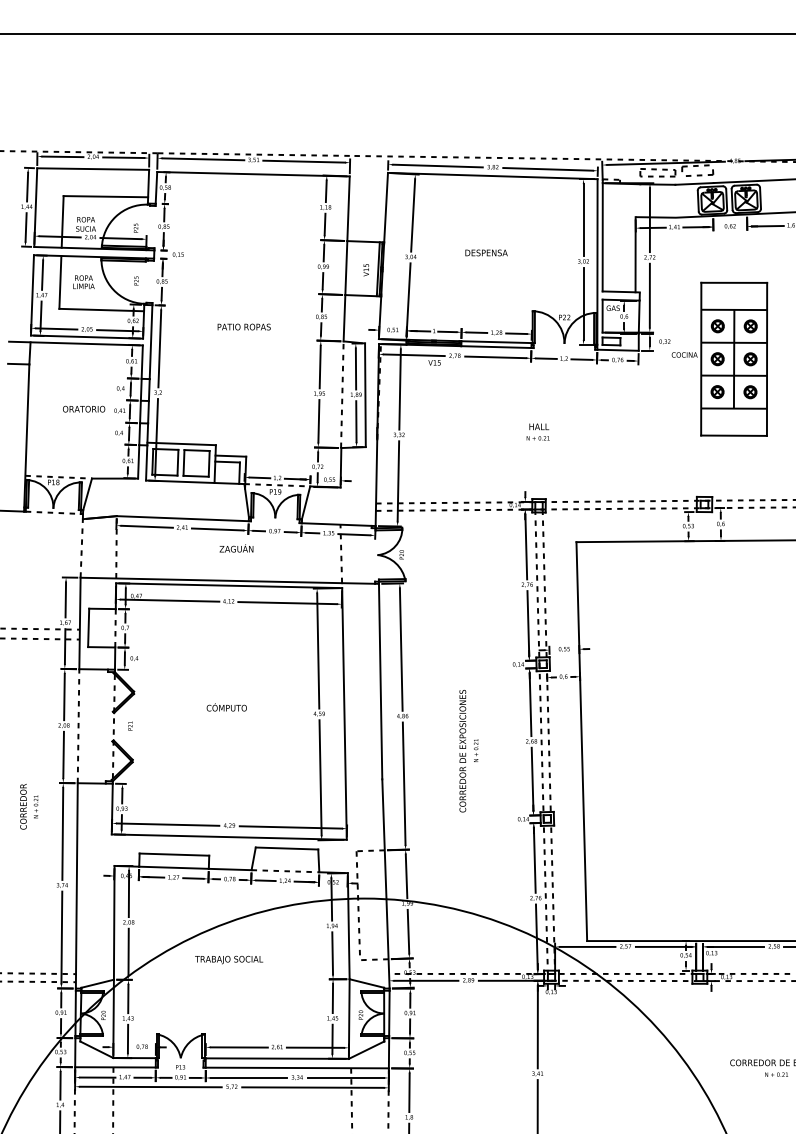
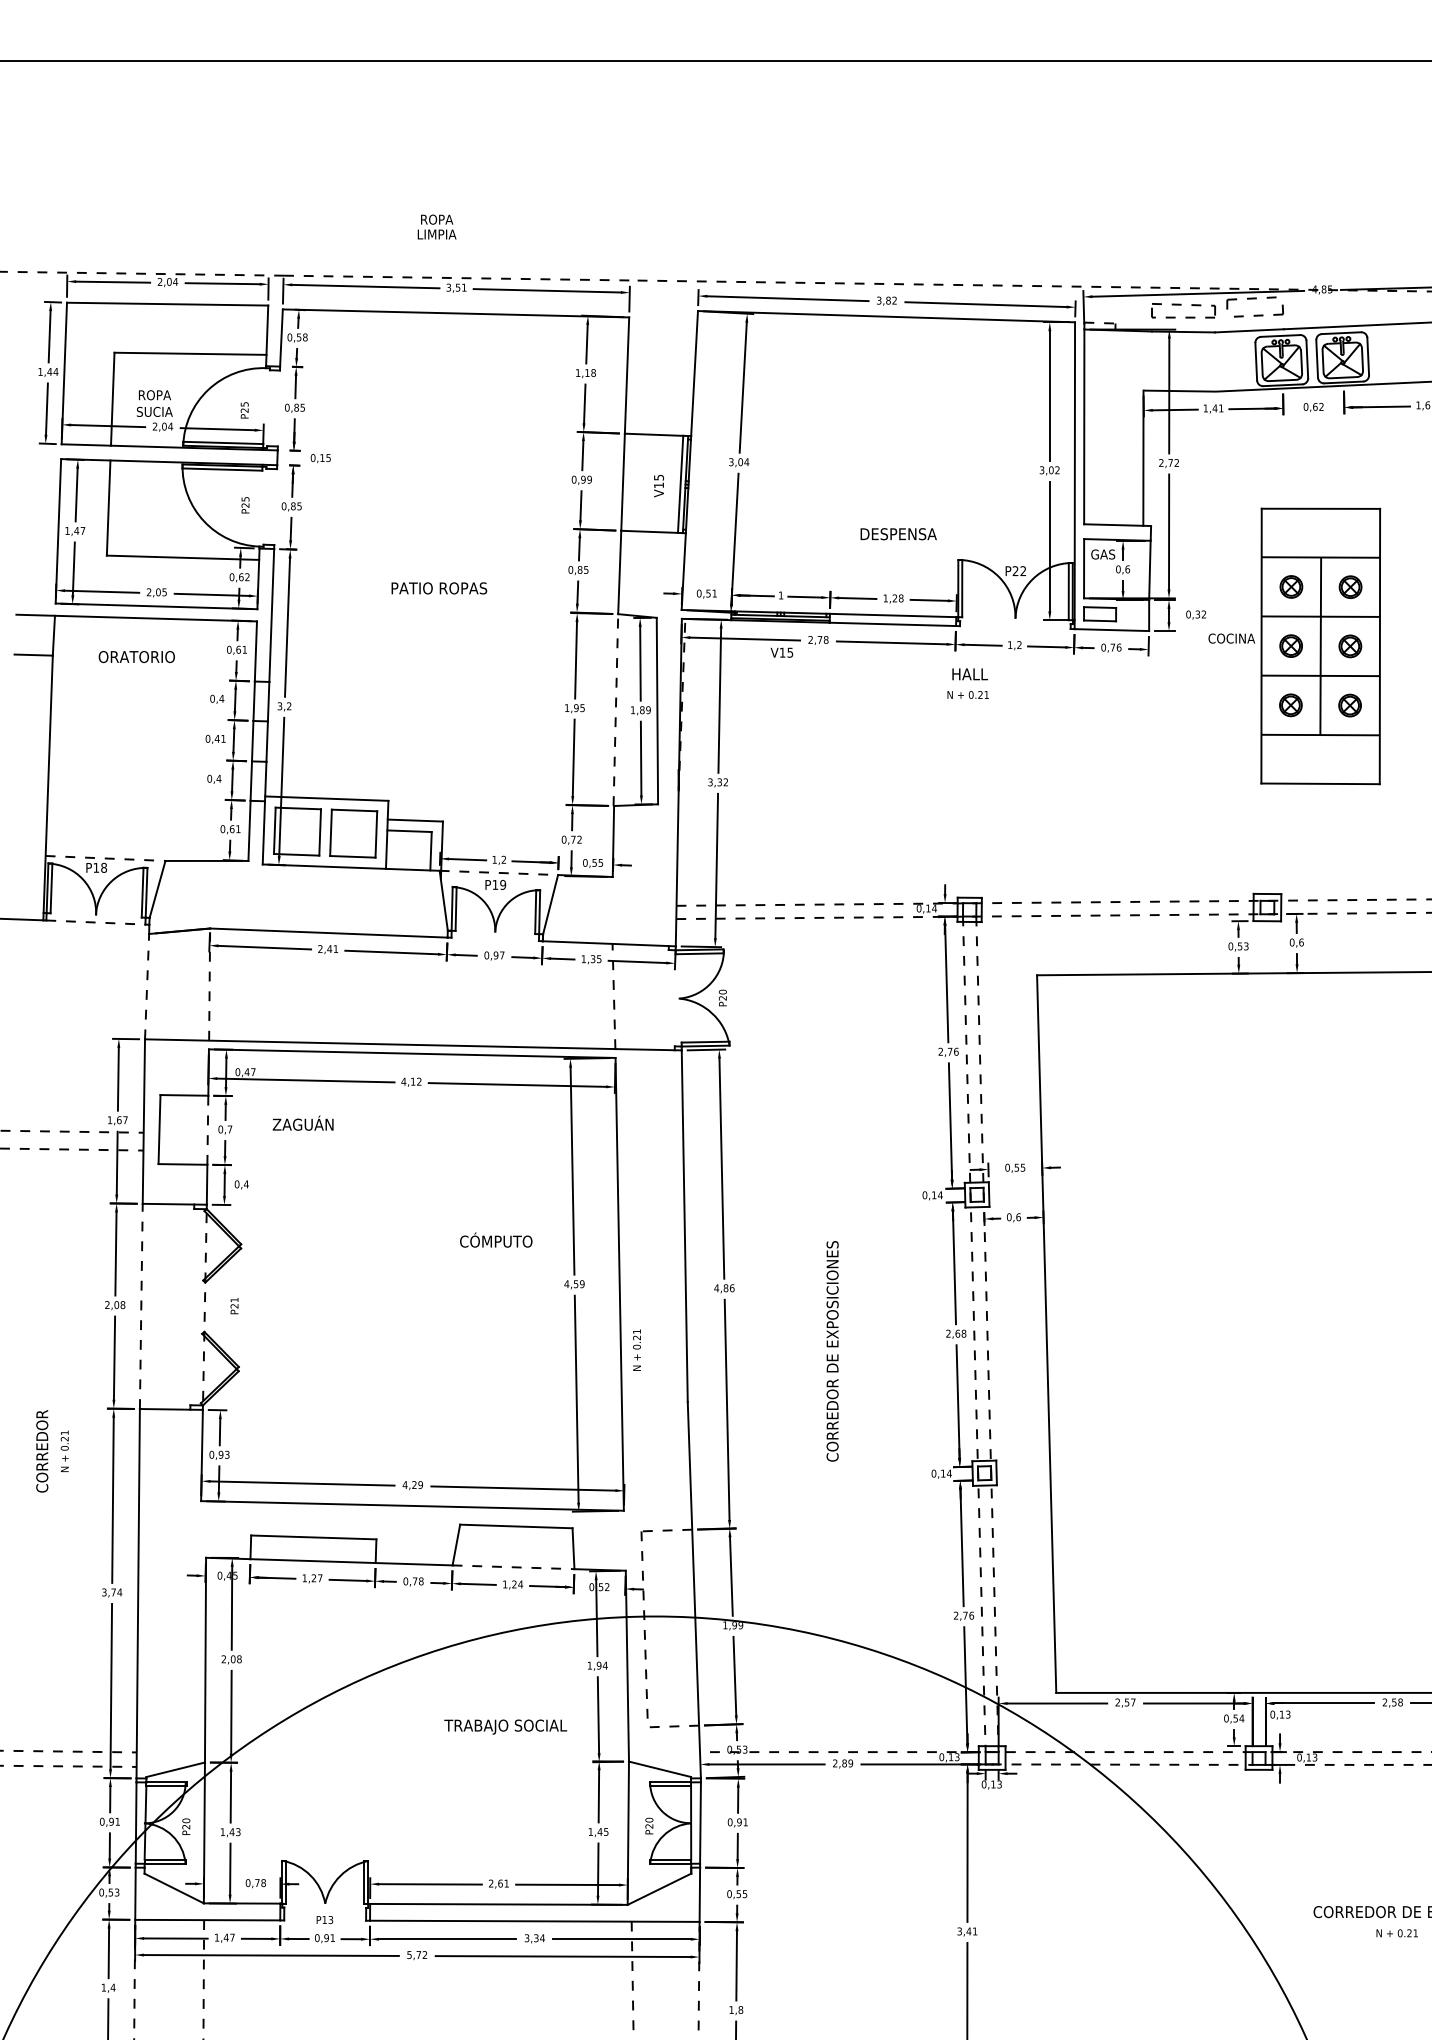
text: (486, 252) -> (898, 533), moved
text: (83, 282) -> (436, 227), moved
text: (84, 408) -> (137, 655), moved
text: (537, 431) -> (966, 682), moved
text: (236, 548) -> (303, 1123), moved
text: (226, 707) -> (495, 1240), moved
text: (476, 750) -> (637, 1350), moved
text: (229, 959) -> (506, 1726), moved

